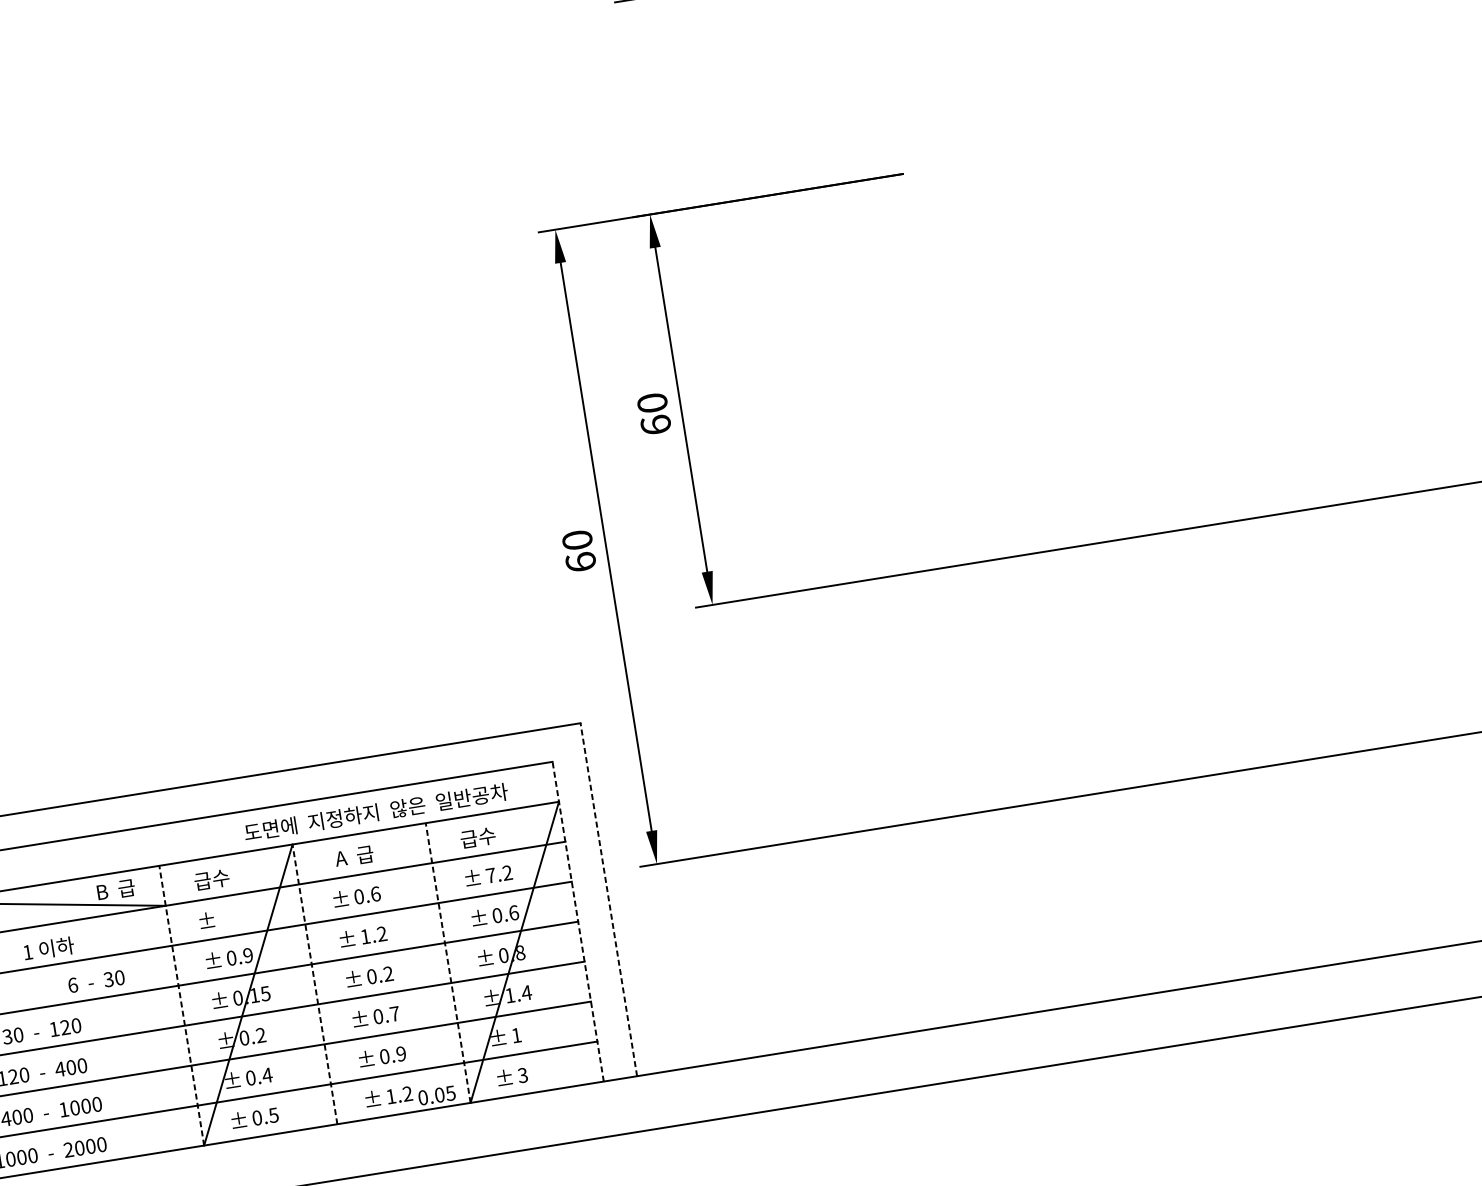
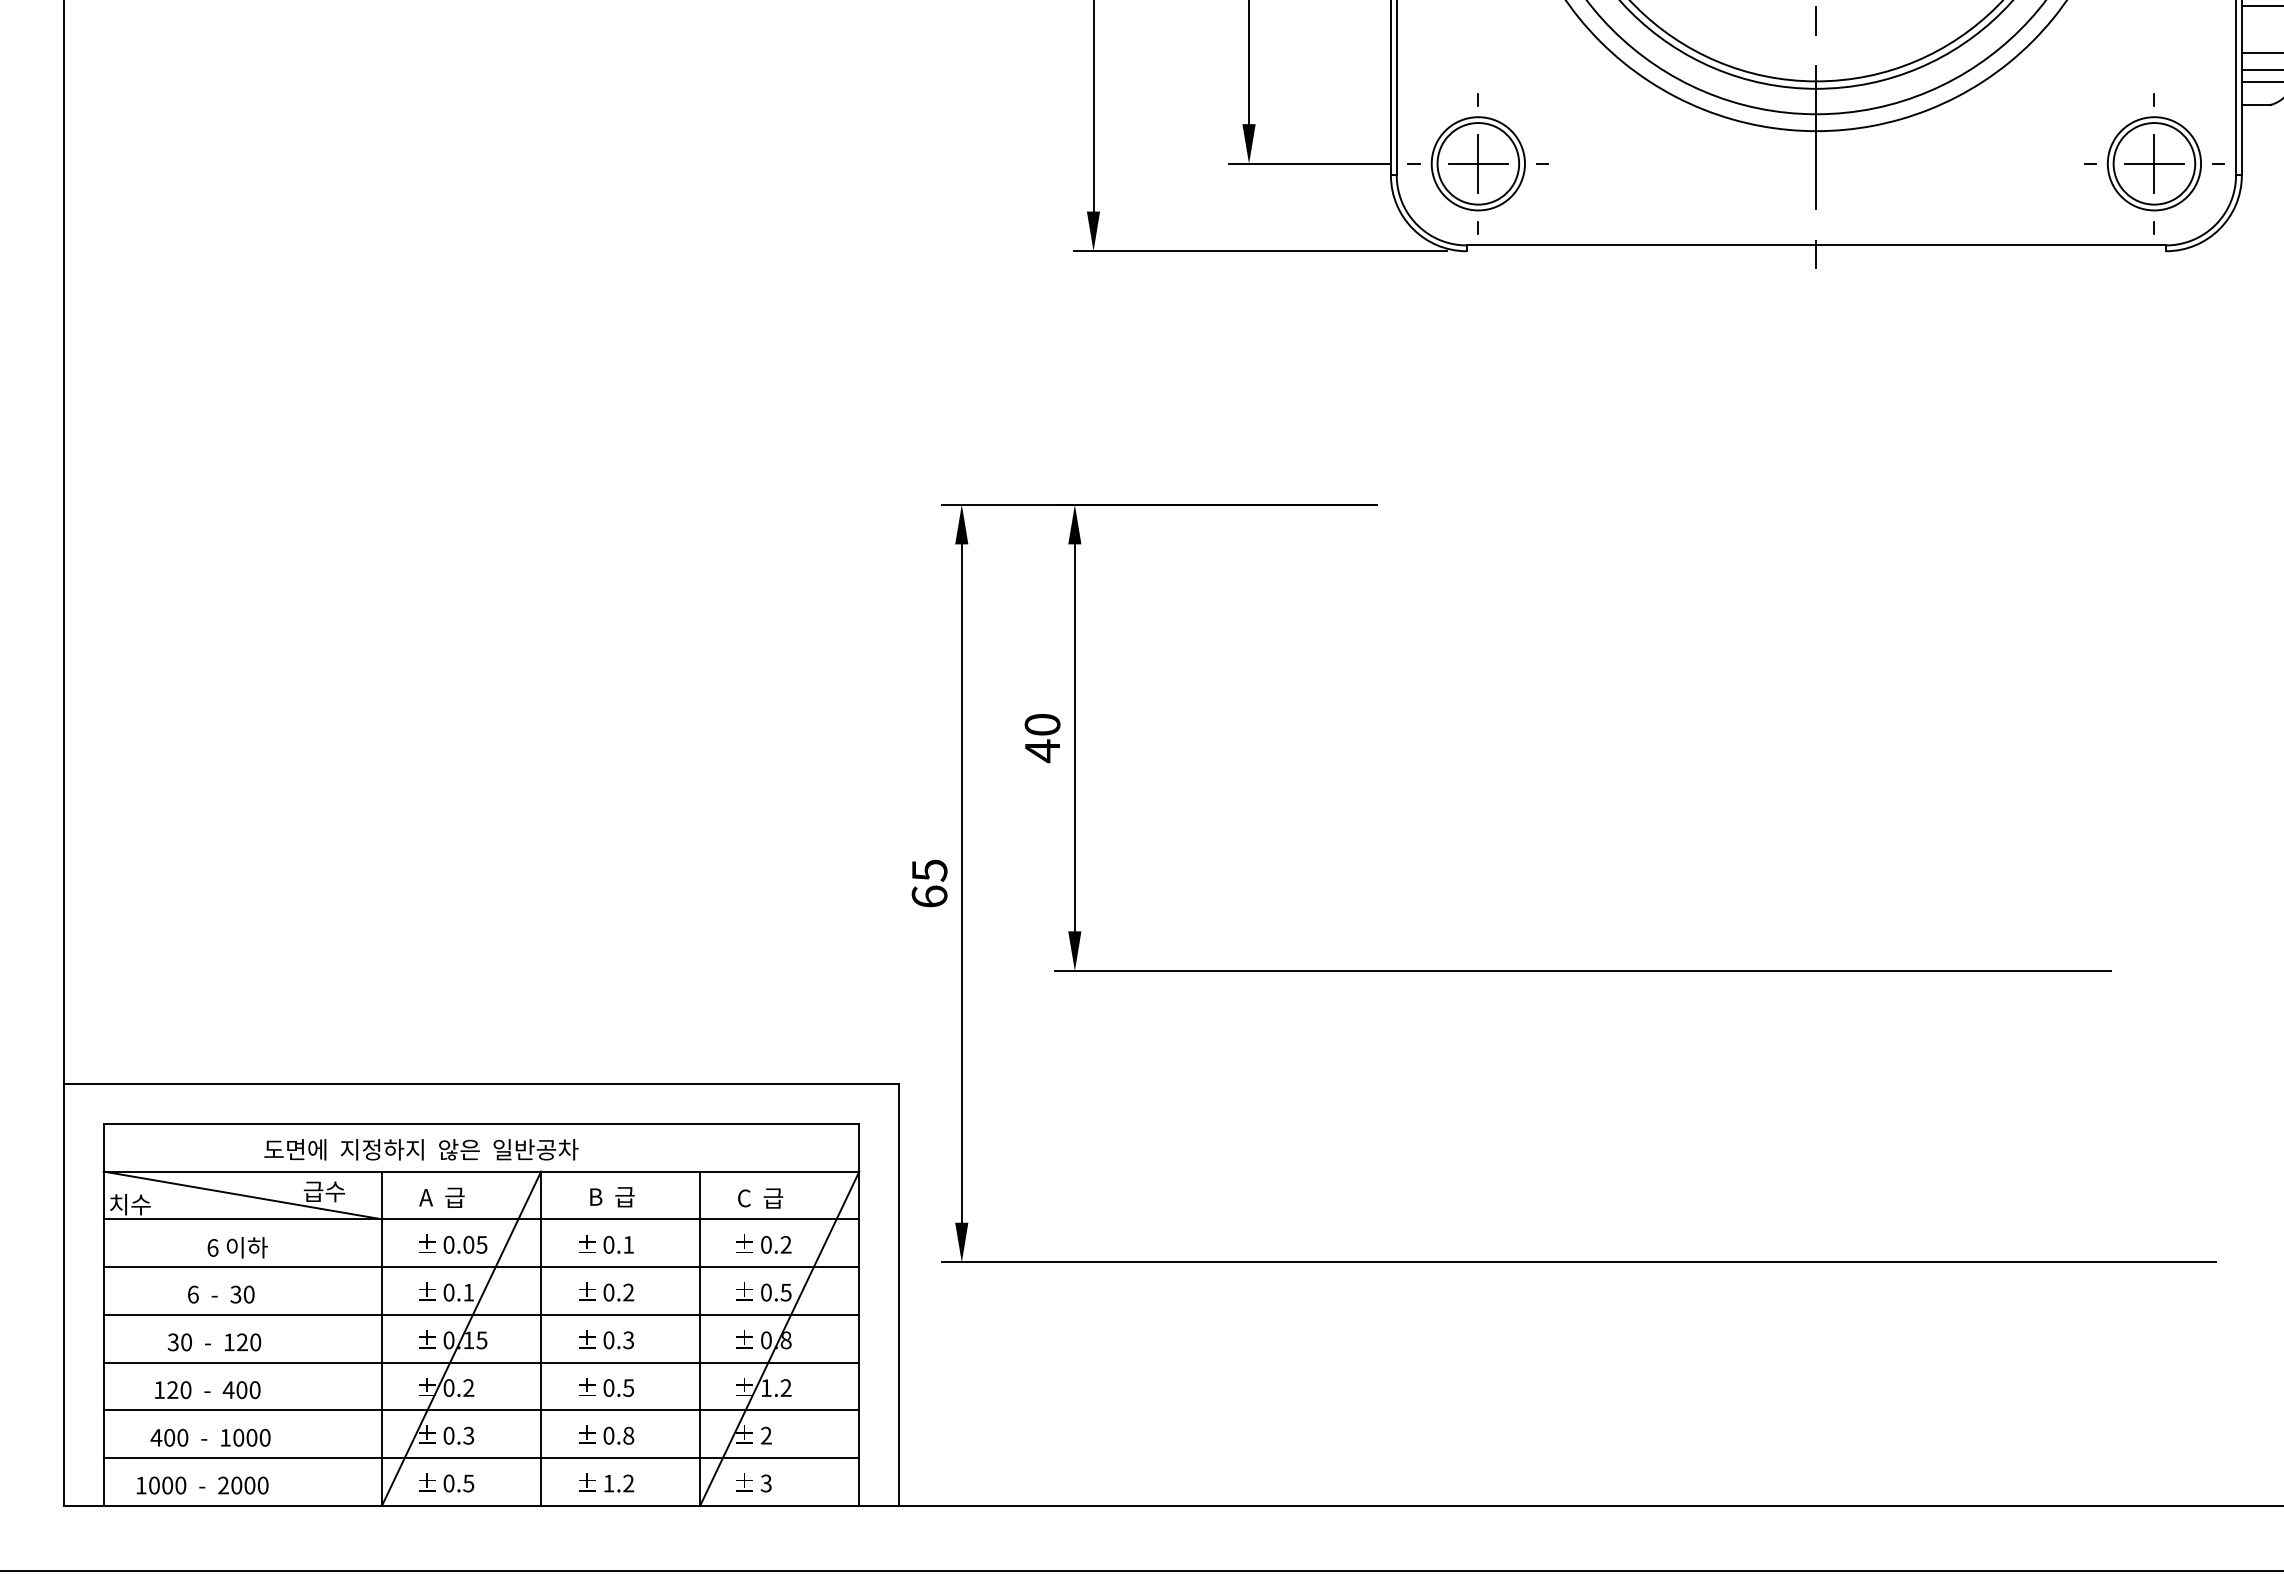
text: (656, 425) -> (1042, 751), 60 -> 40
text: (577, 540) -> (929, 870), 60 -> 65
text: (376, 812) -> (421, 1149), moved
text: (479, 837) -> (760, 1198), 급수 -> C  급
text: (354, 856) -> (611, 1197), A  급 -> B  급
text: (491, 875) -> (766, 1244), 7.2 -> 0.2
text: (212, 879) -> (441, 1197), 급수 -> A  급
text: (115, 889) -> (326, 1191), B  급 -> 급수
text: (375, 893) -> (628, 1244), 0.6 -> 0.1
line: (609, 899) -> (899, 1294), dashed -> solid
text: (513, 912) -> (785, 1292), 0.6 -> 0.5
line: (578, 921) -> (859, 1314), dashed -> solid
text: (365, 936) -> (608, 1292), 1.2 -> 0.2
text: (27, 952) -> (212, 1247), 1 -> 6
text: (247, 955) -> (468, 1292), 0.9 -> 0.1
line: (448, 962) -> (700, 1338), dashed -> solid
text: (388, 974) -> (628, 1340), 0.2 -> 0.3
text: (96, 981) -> (221, 1294), moved
line: (315, 984) -> (541, 1338), dashed -> solid
text: (526, 992) -> (786, 1387), 1.4 -> 1.2
line: (182, 1005) -> (382, 1338), dashed -> solid
text: (394, 1013) -> (628, 1387), 0.7 -> 0.5
text: (516, 1035) -> (766, 1435), 1 -> 2
text: (401, 1053) -> (628, 1435), 0.9 -> 0.8
text: (267, 1075) -> (468, 1435), 0.4 -> 0.3
text: (436, 1095) -> (465, 1244), moved

